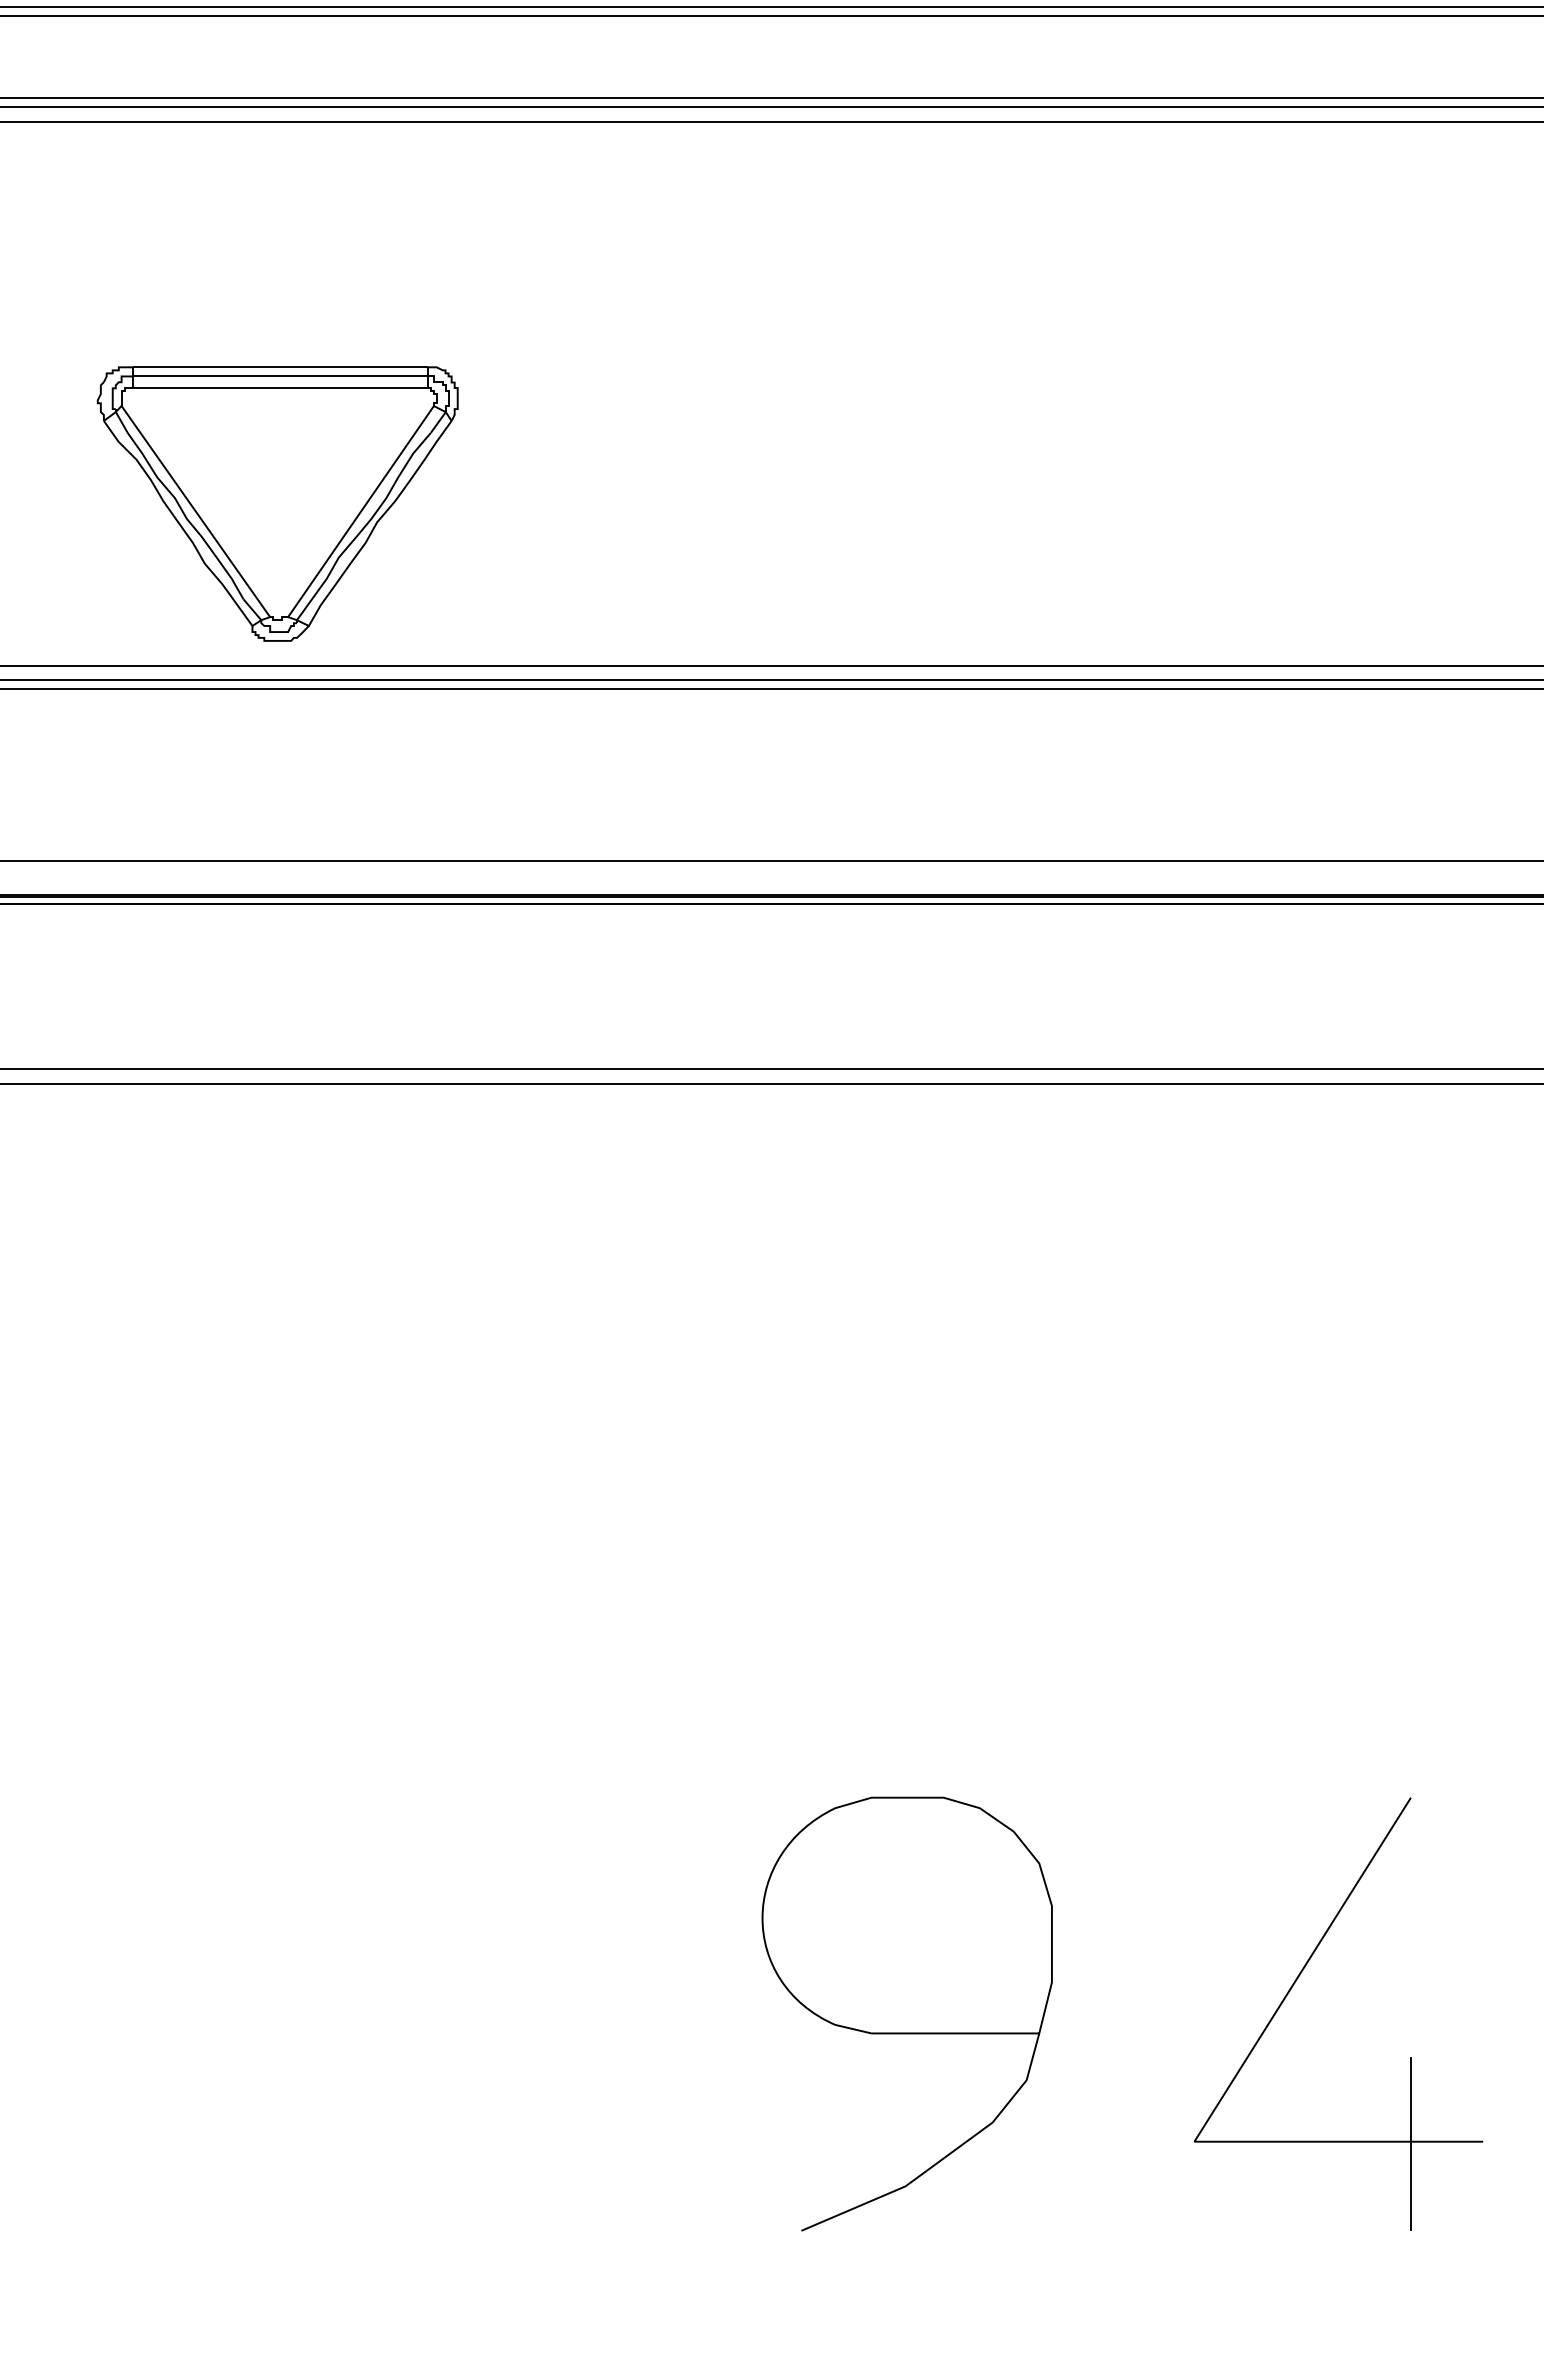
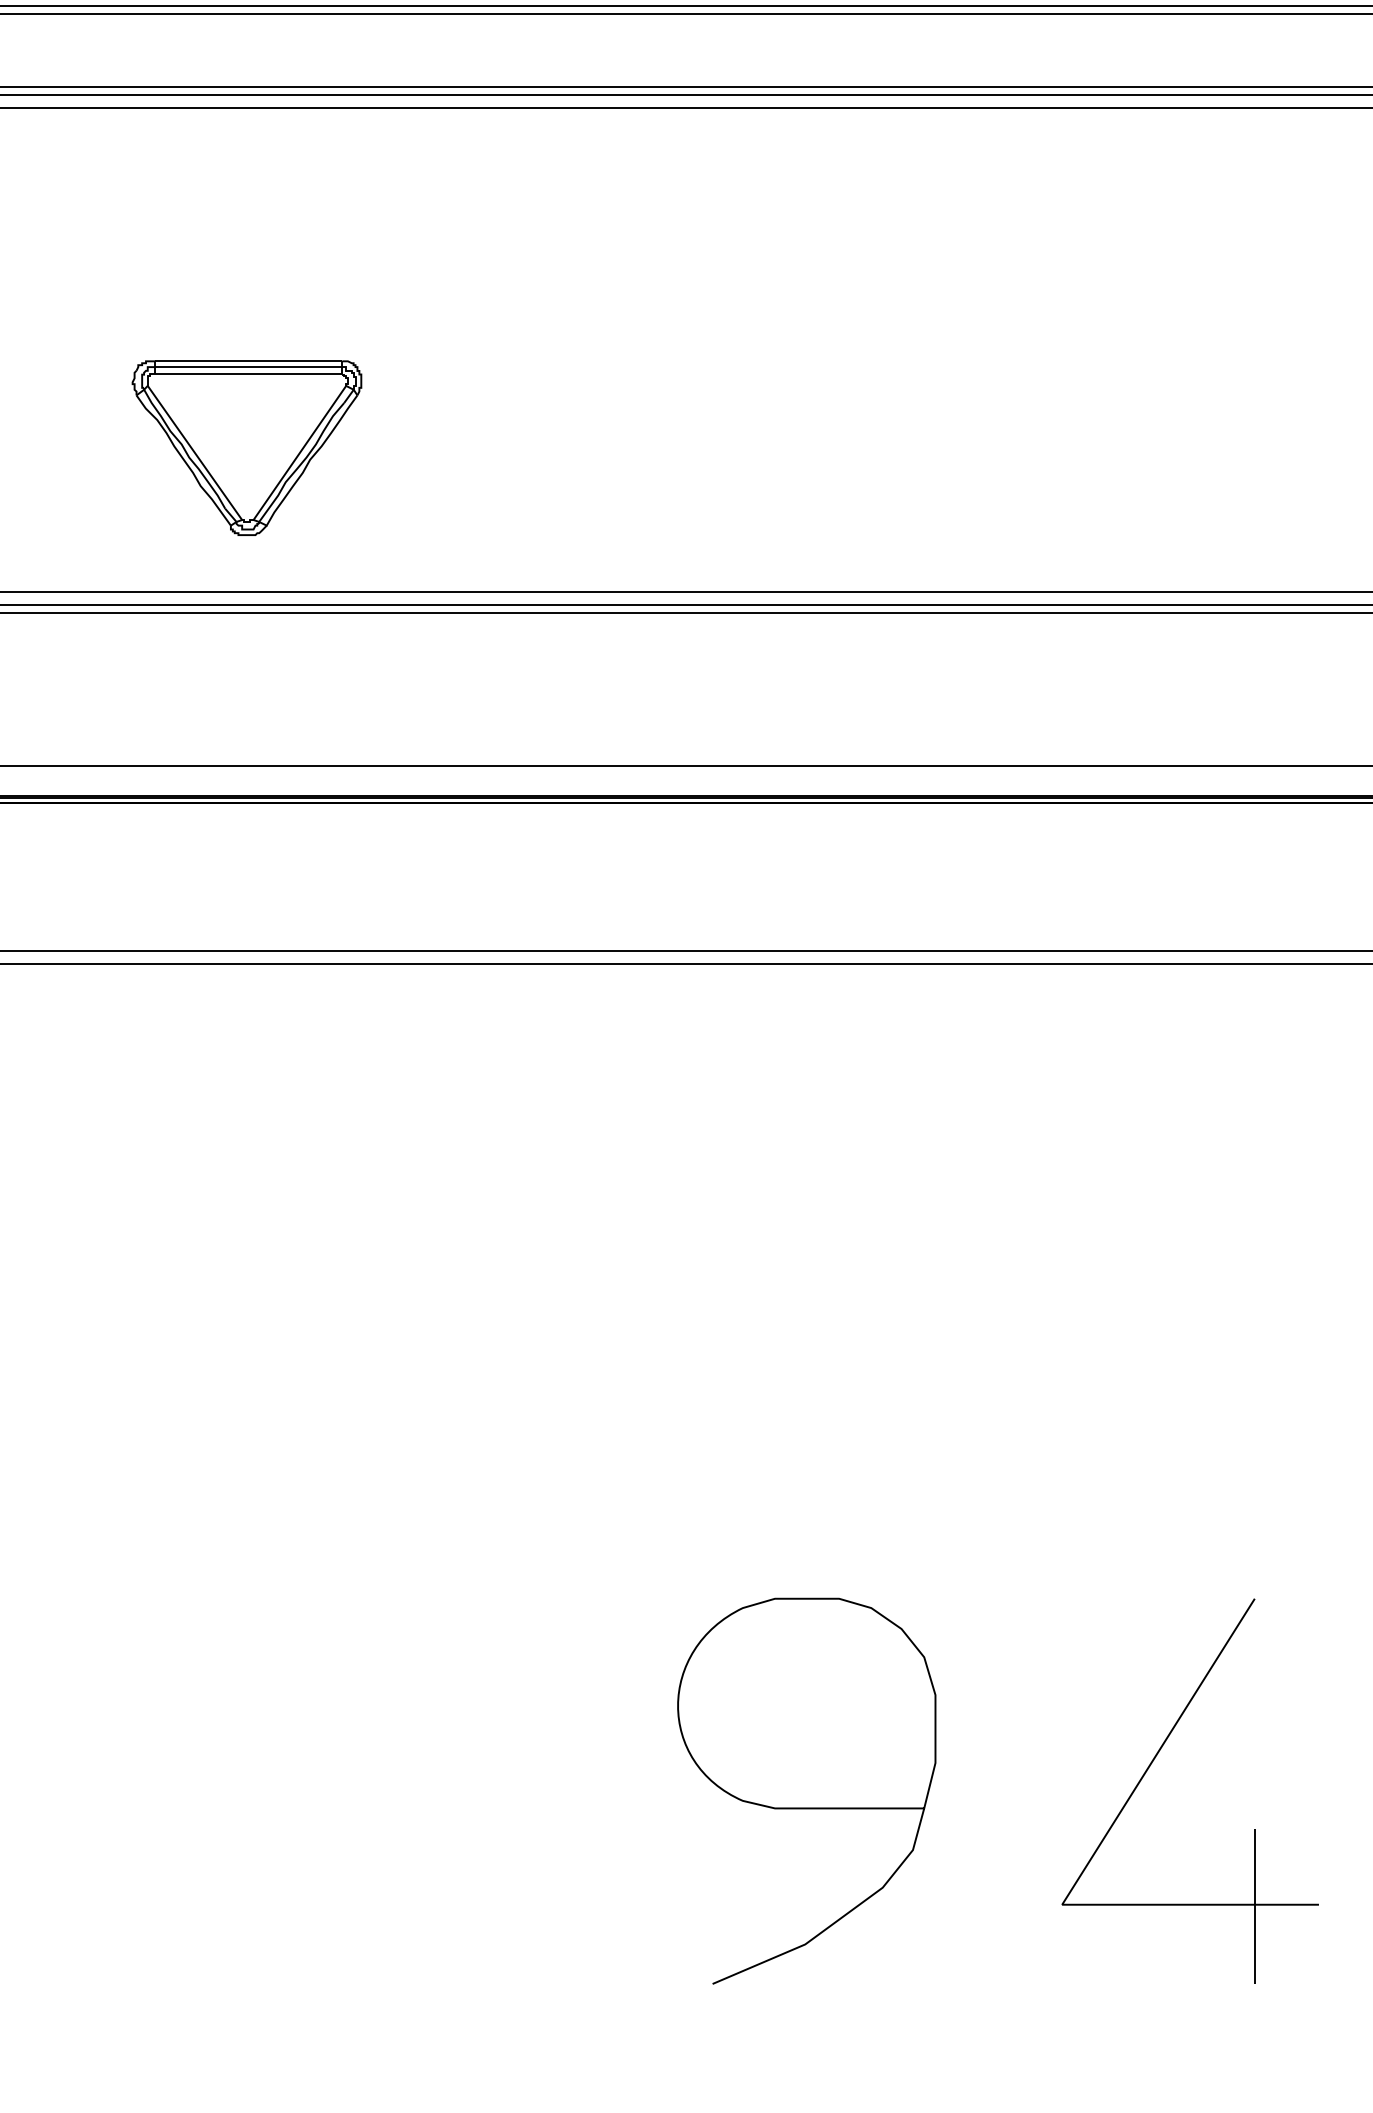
part: (277, 503) -> (246, 447), size x0.71

